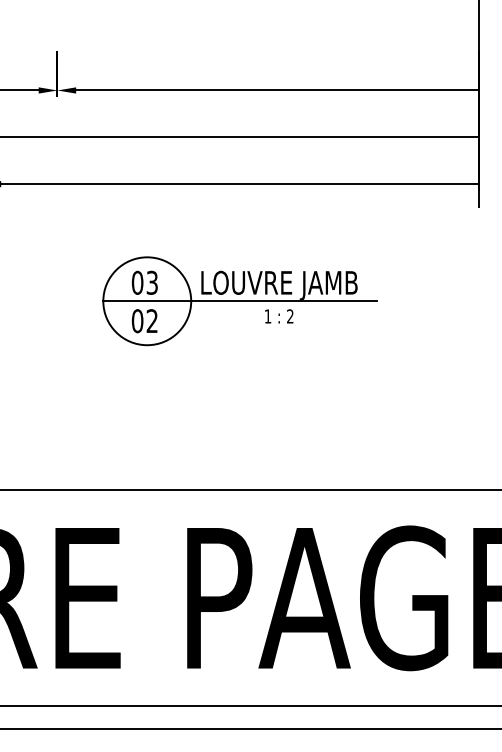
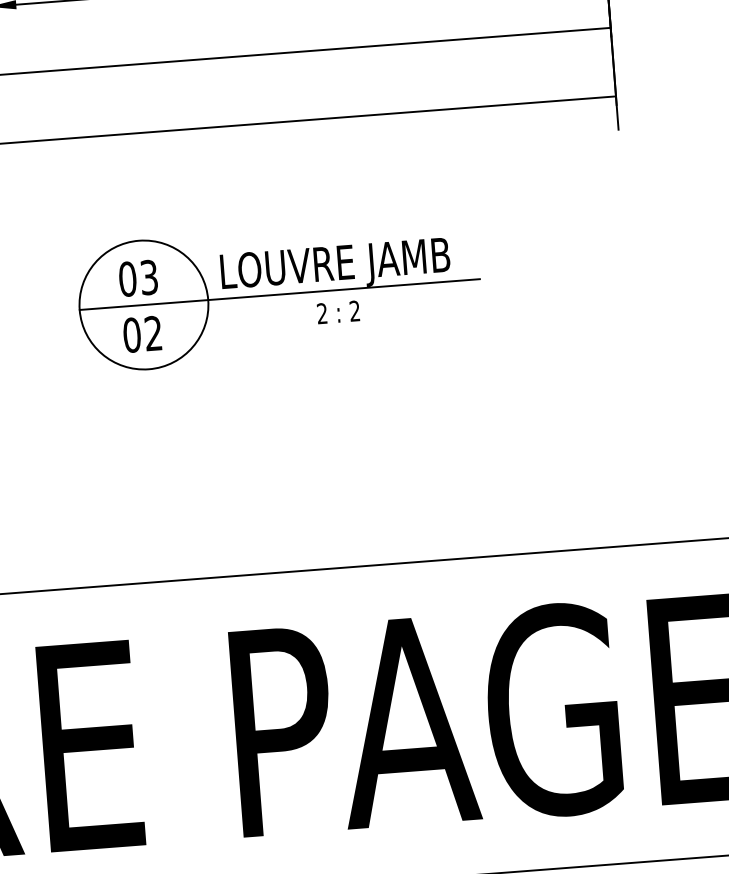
text: (267, 316) -> (321, 313), 1 -> 2

